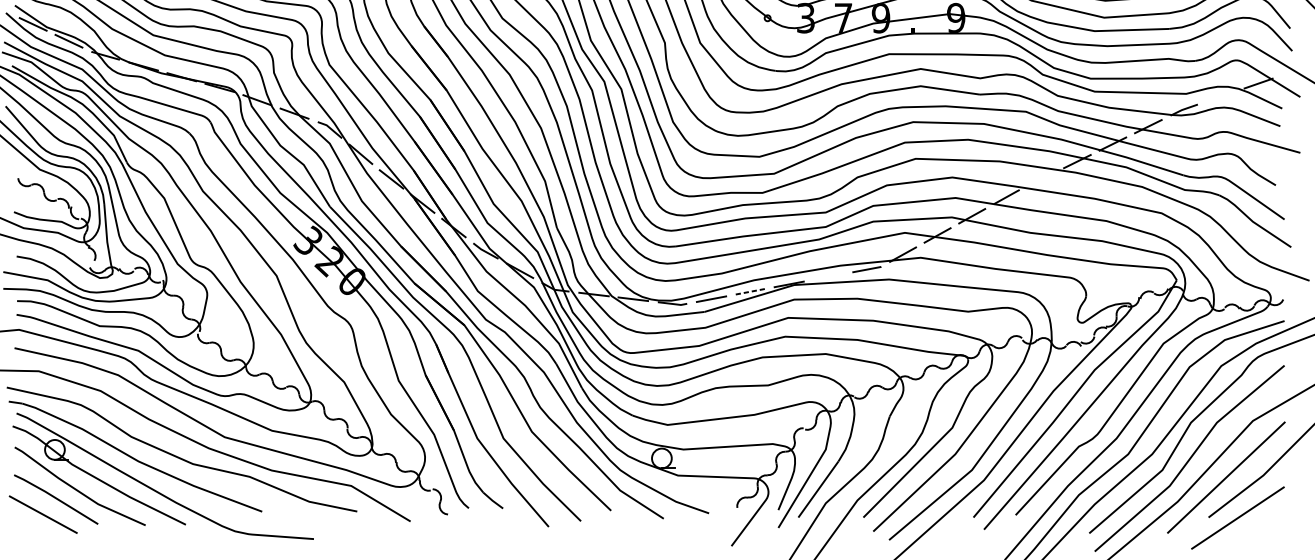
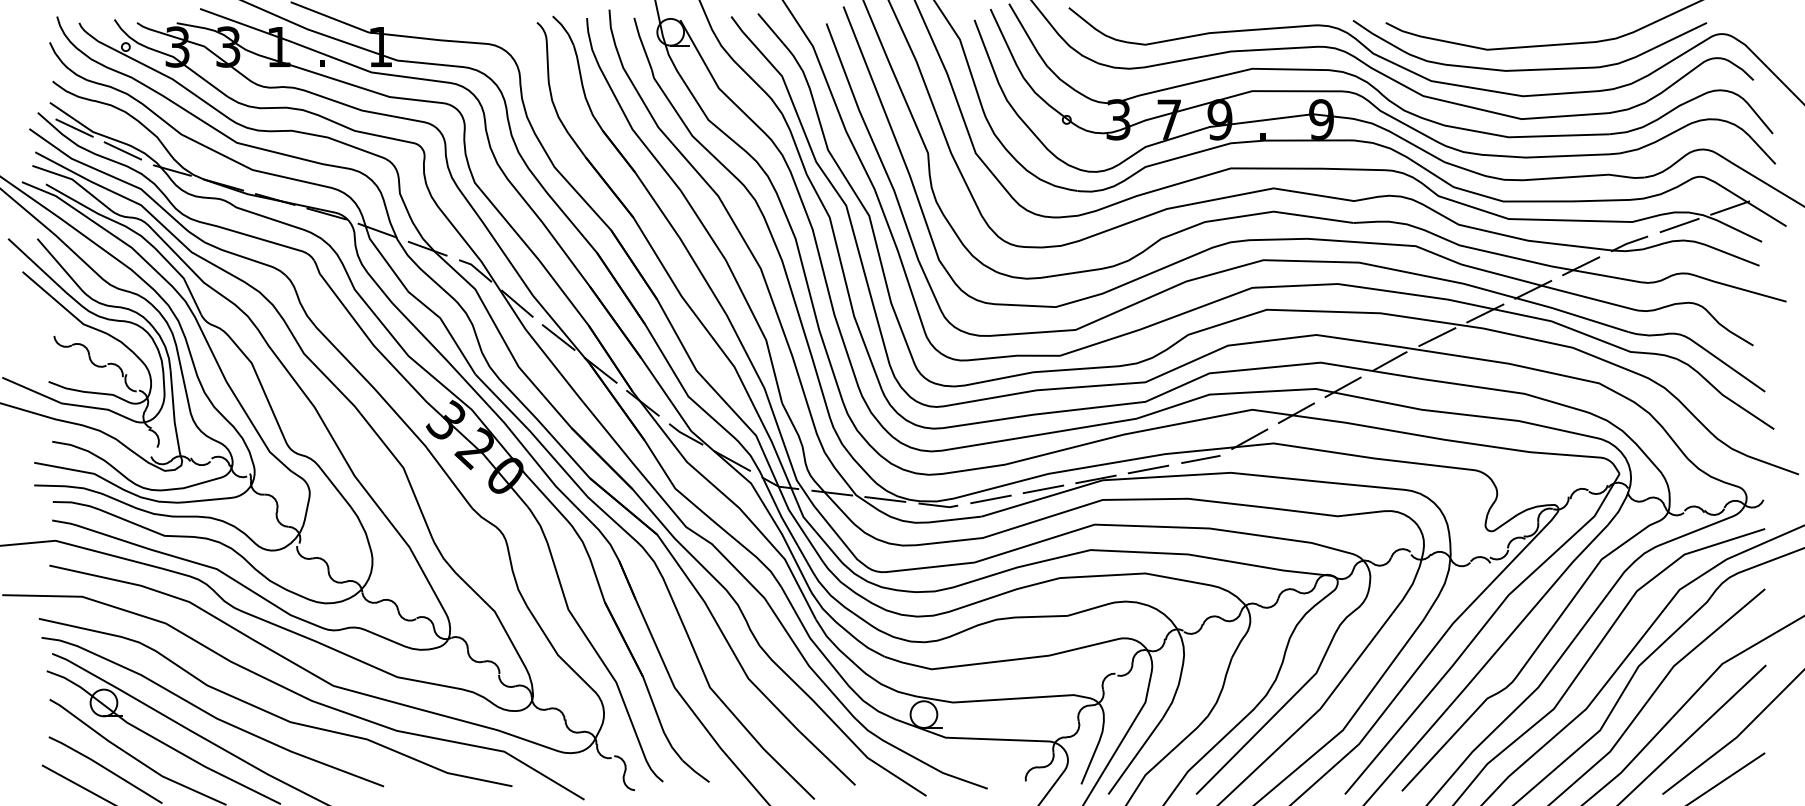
line: (1221, 96) -> (1679, 225), added
line: (1042, 178) -> (1437, 336), added
line: (828, 277) -> (1148, 469), added
line: (750, 291) -> (1043, 489), dashed -> solid

